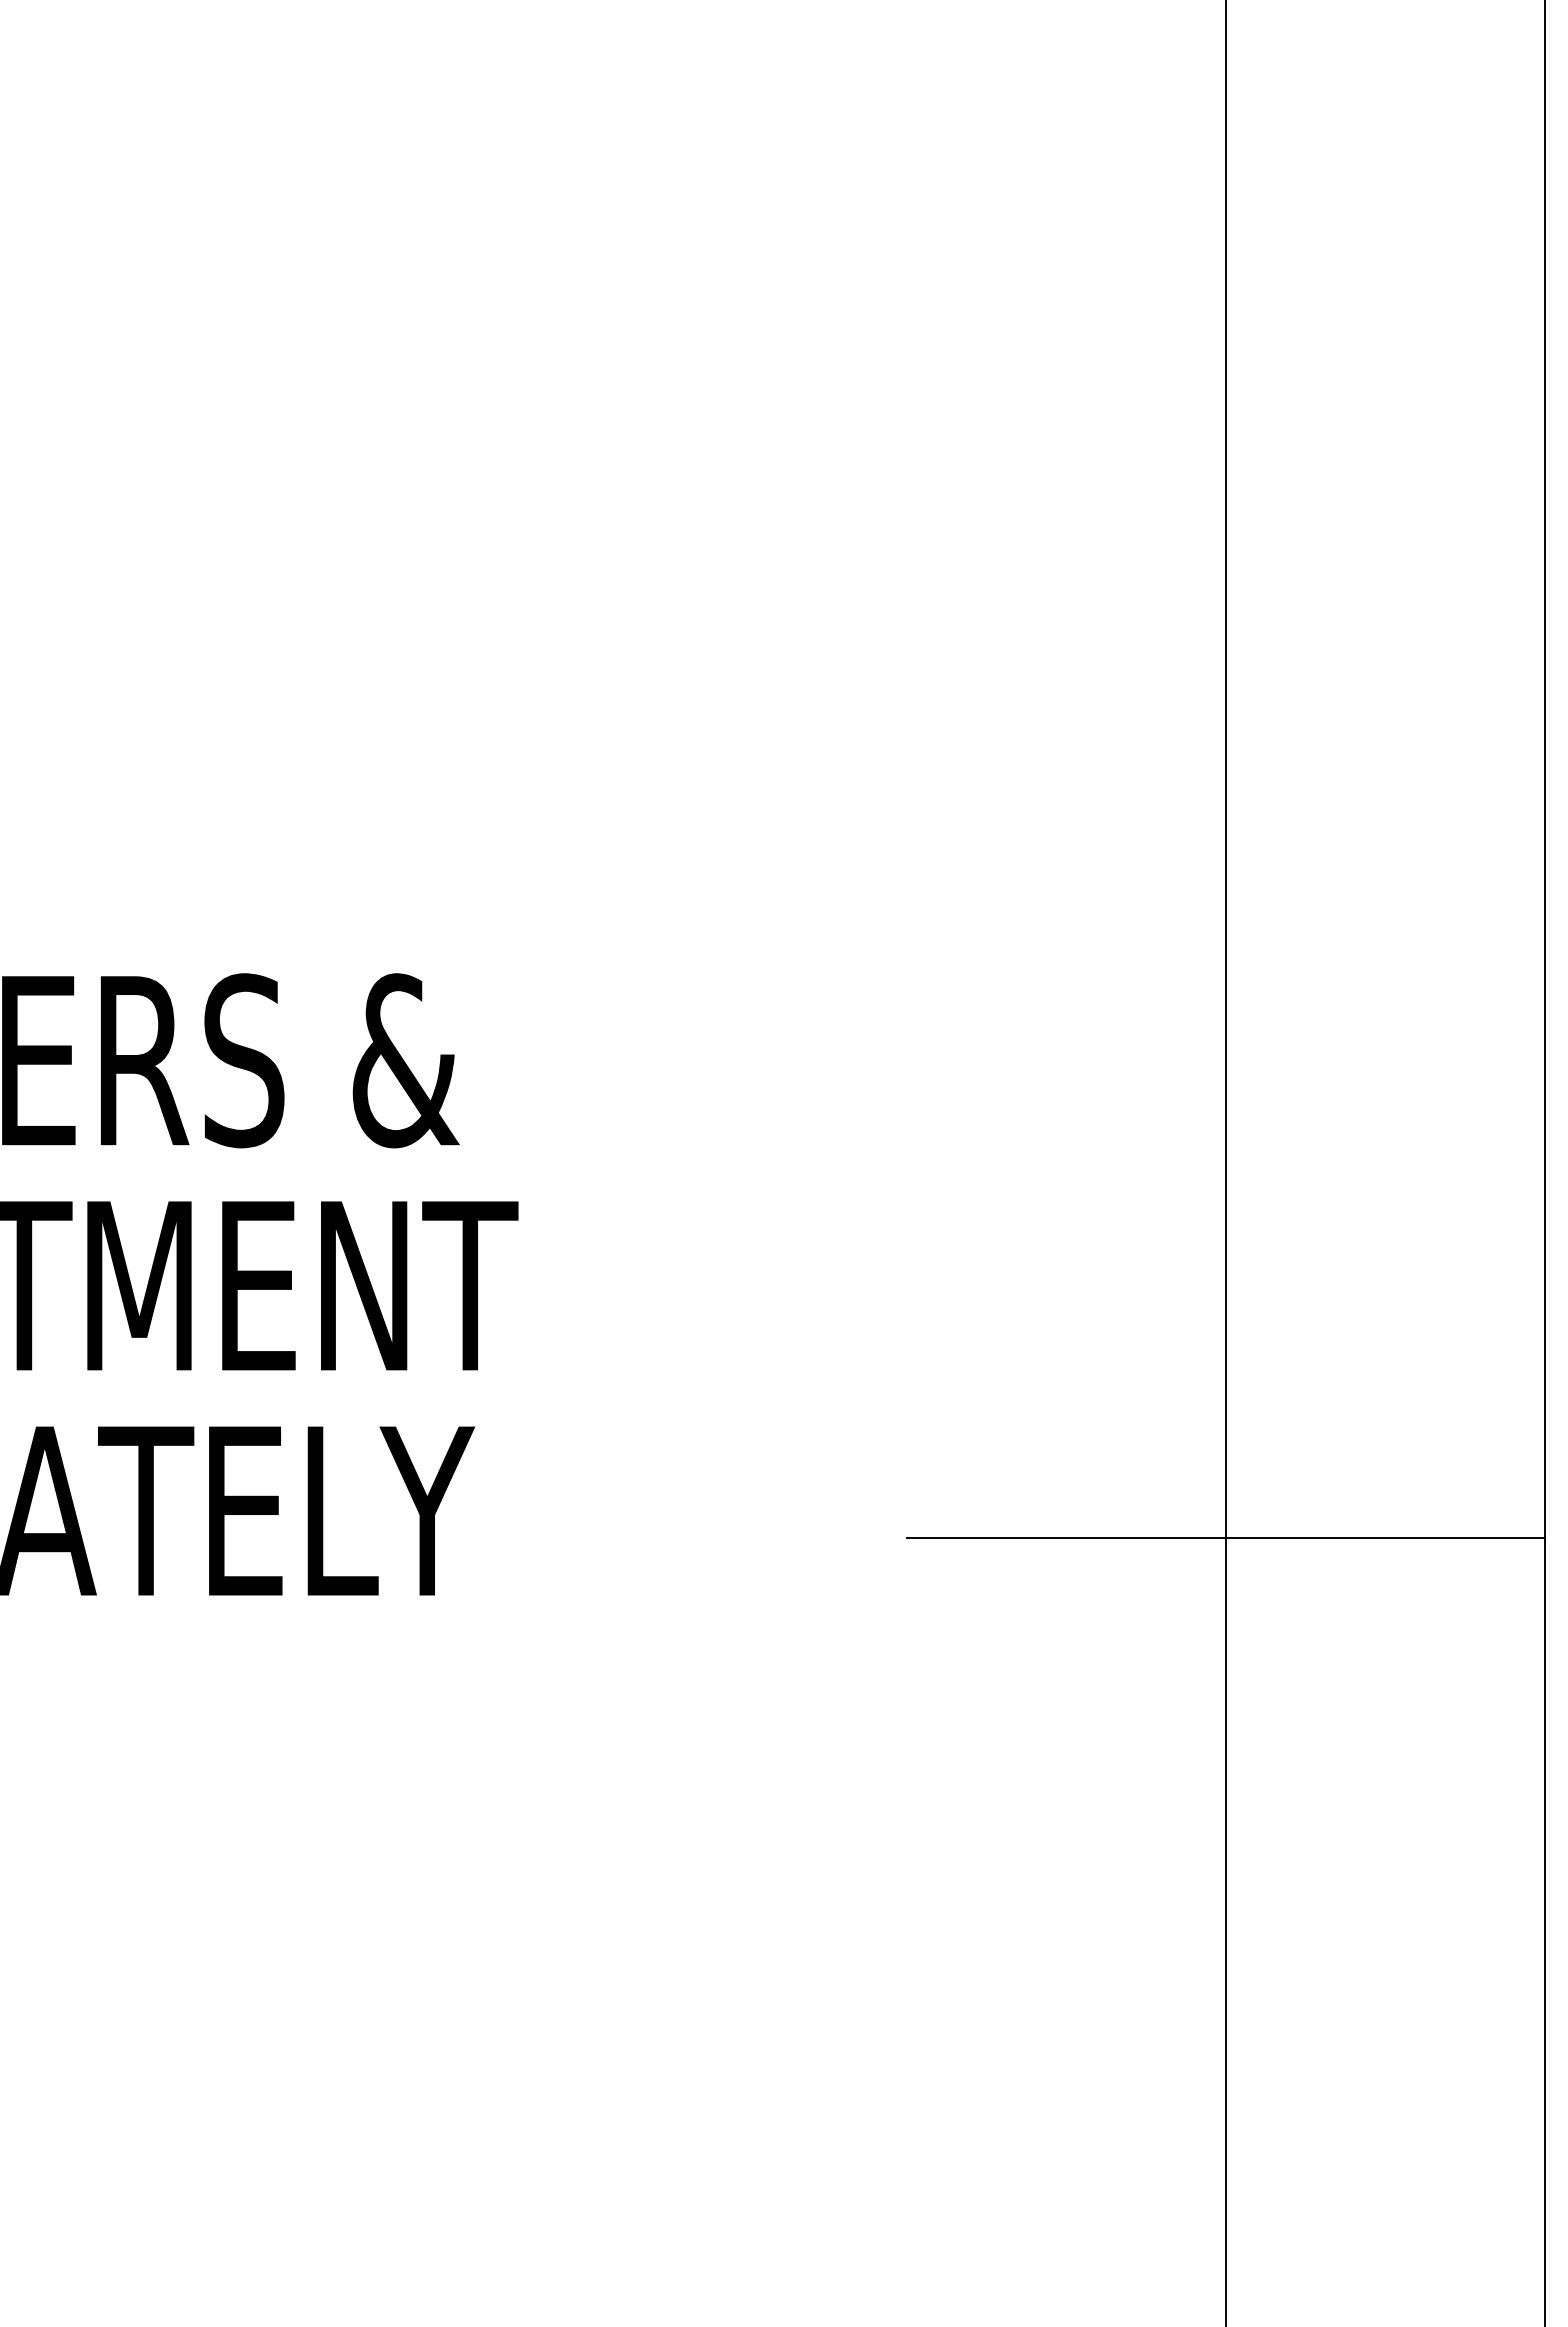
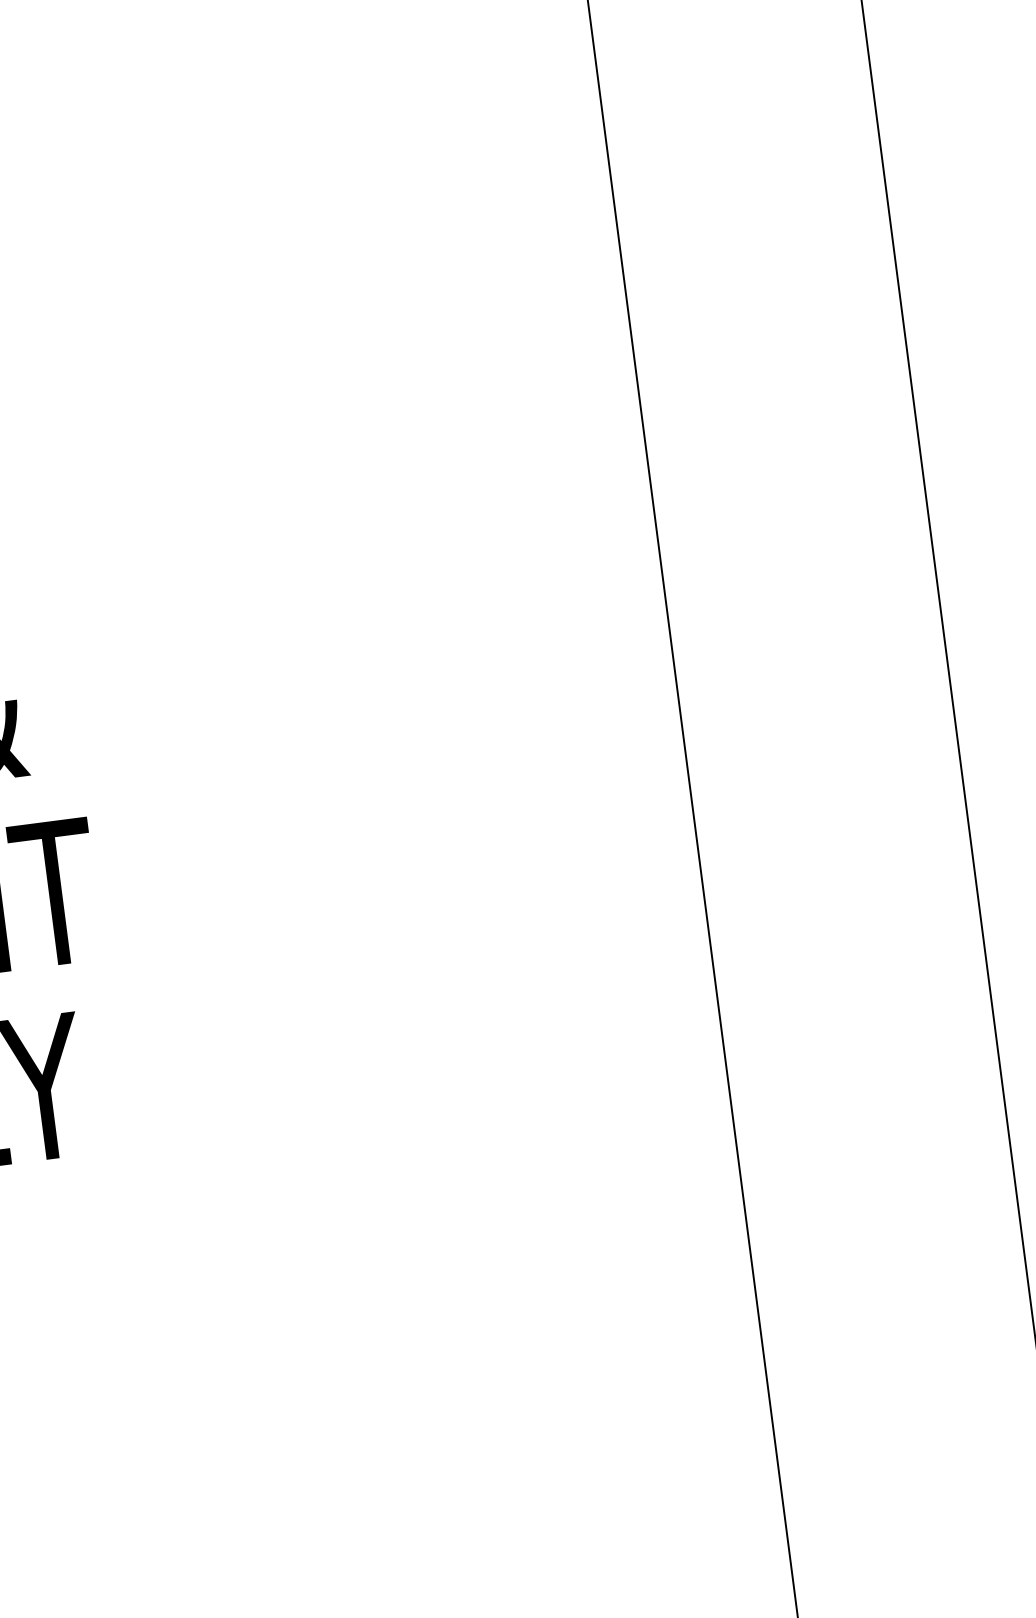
line: (1225, 1538) -> (720, 1023), removed

